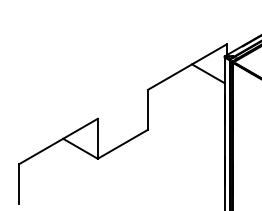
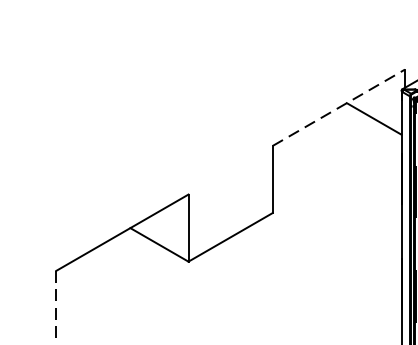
line: (187, 66) -> (339, 106), solid -> dashed
line: (19, 184) -> (56, 304), solid -> dashed

